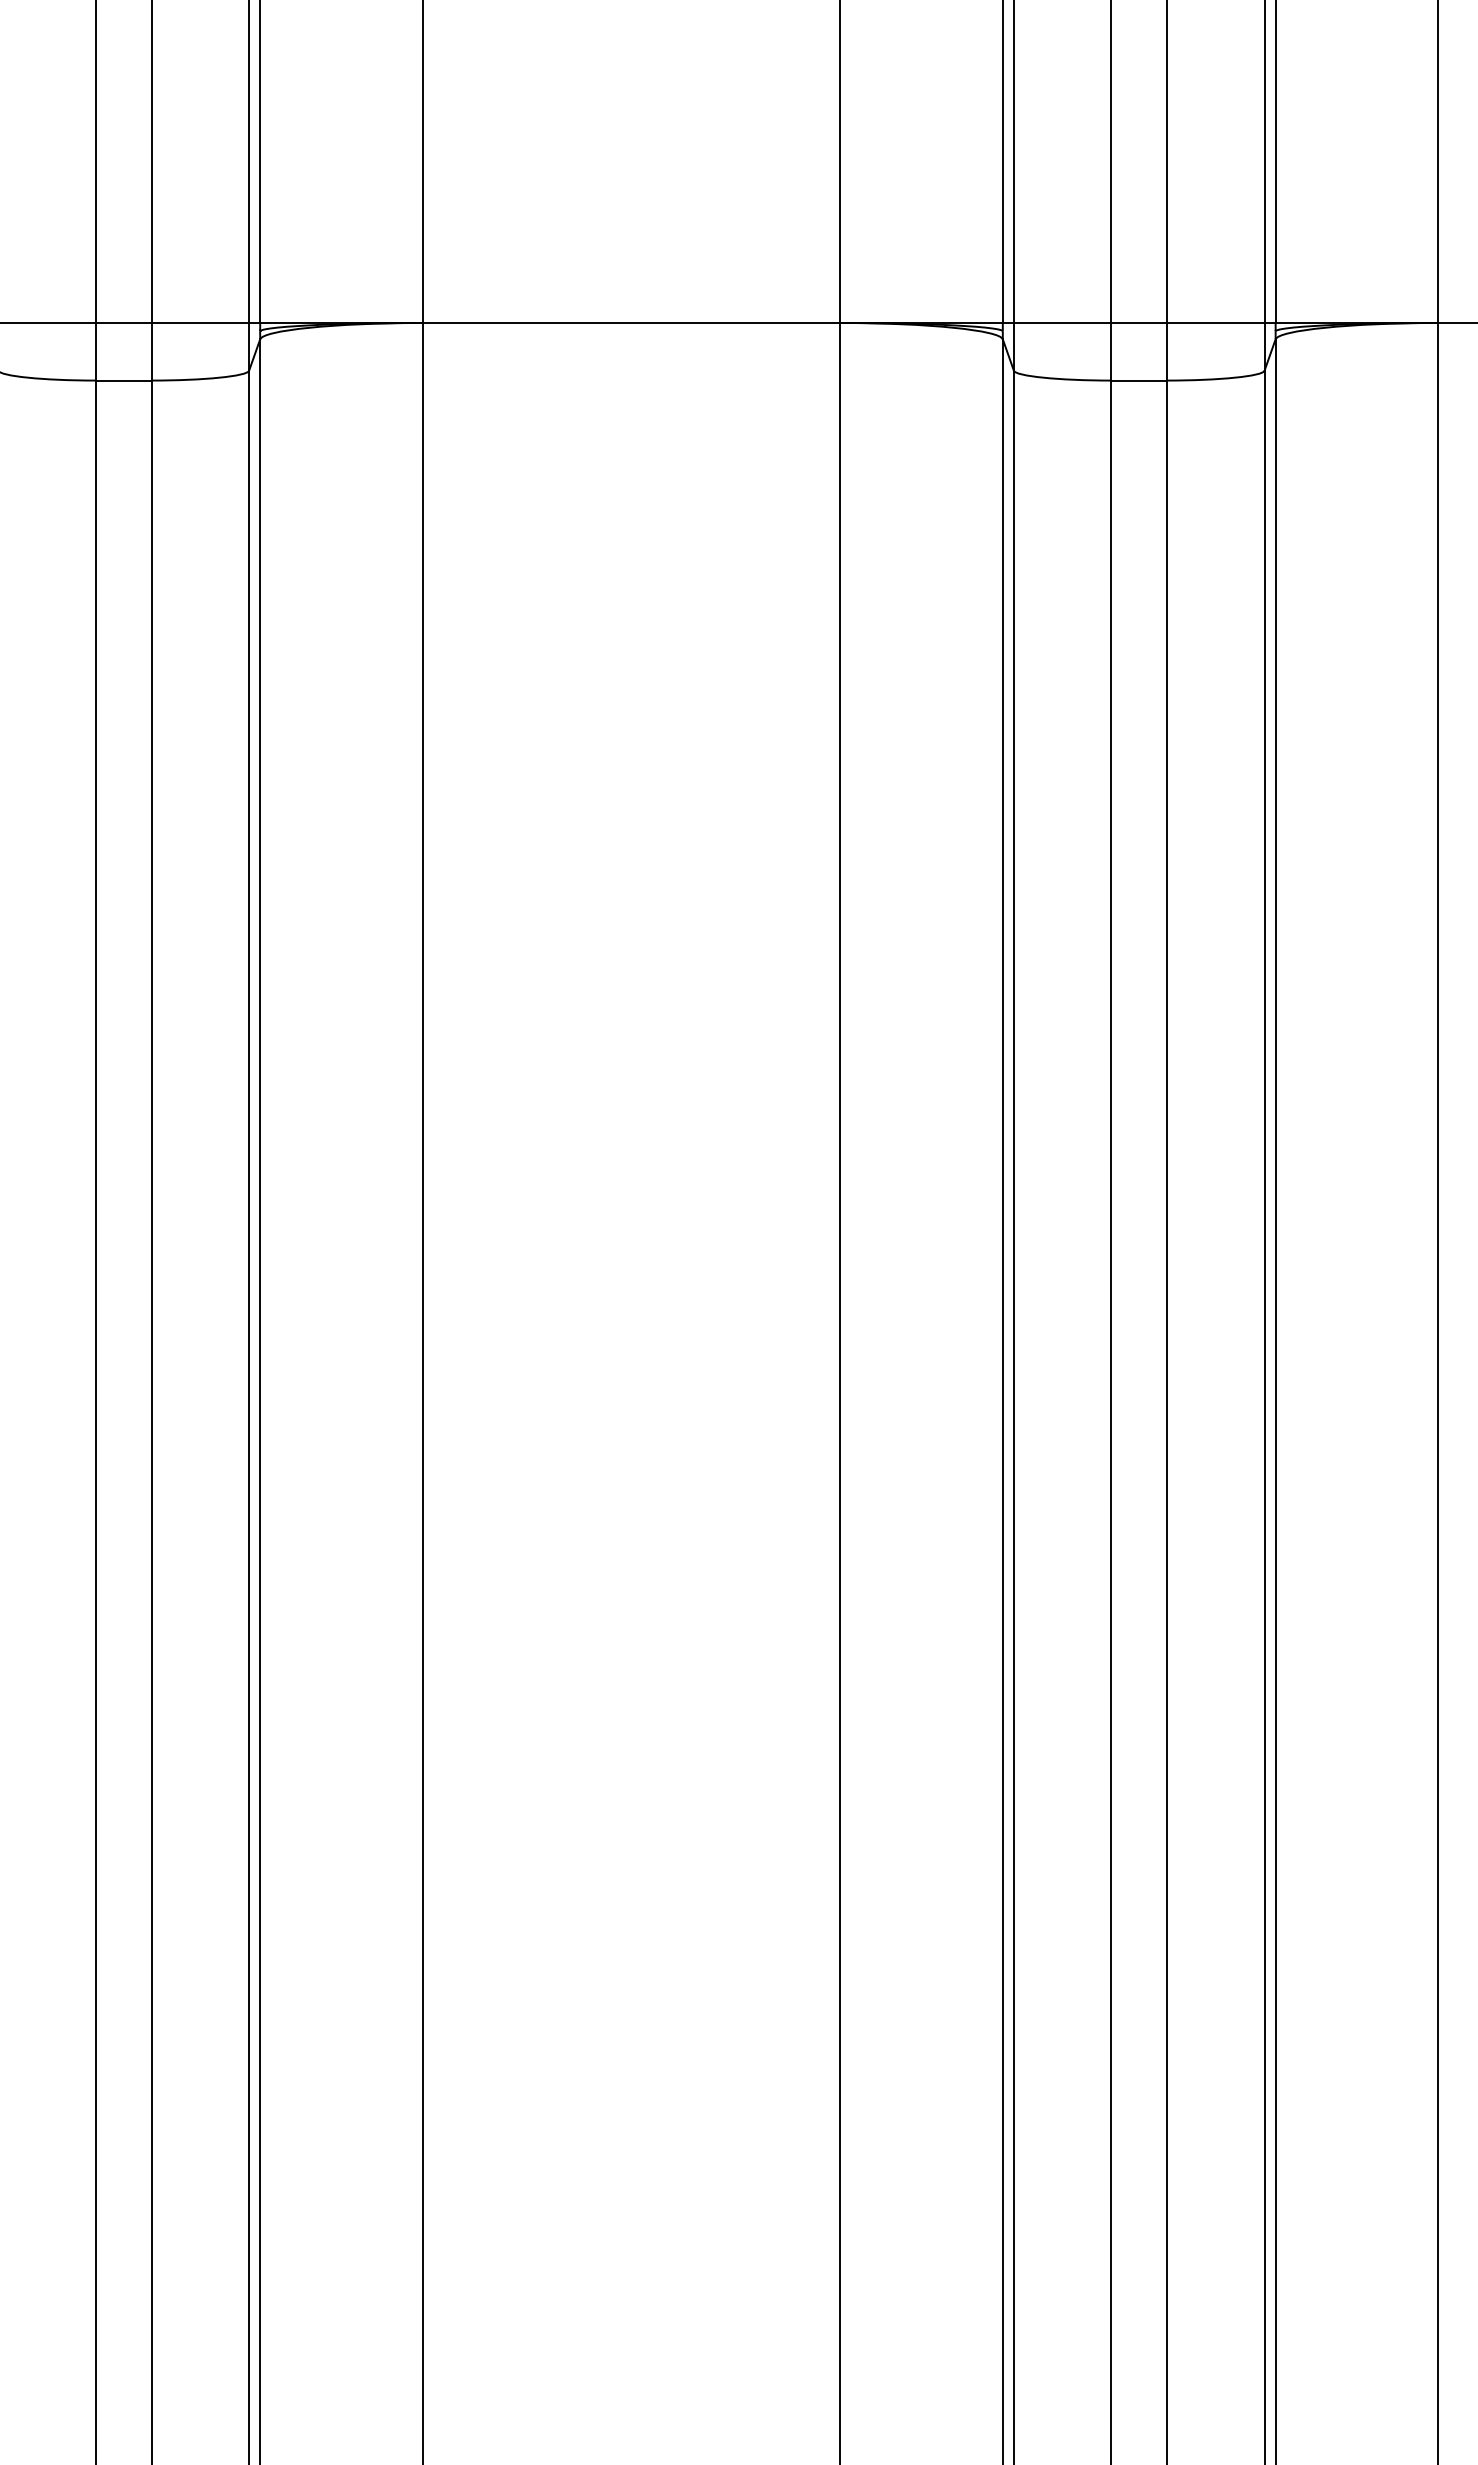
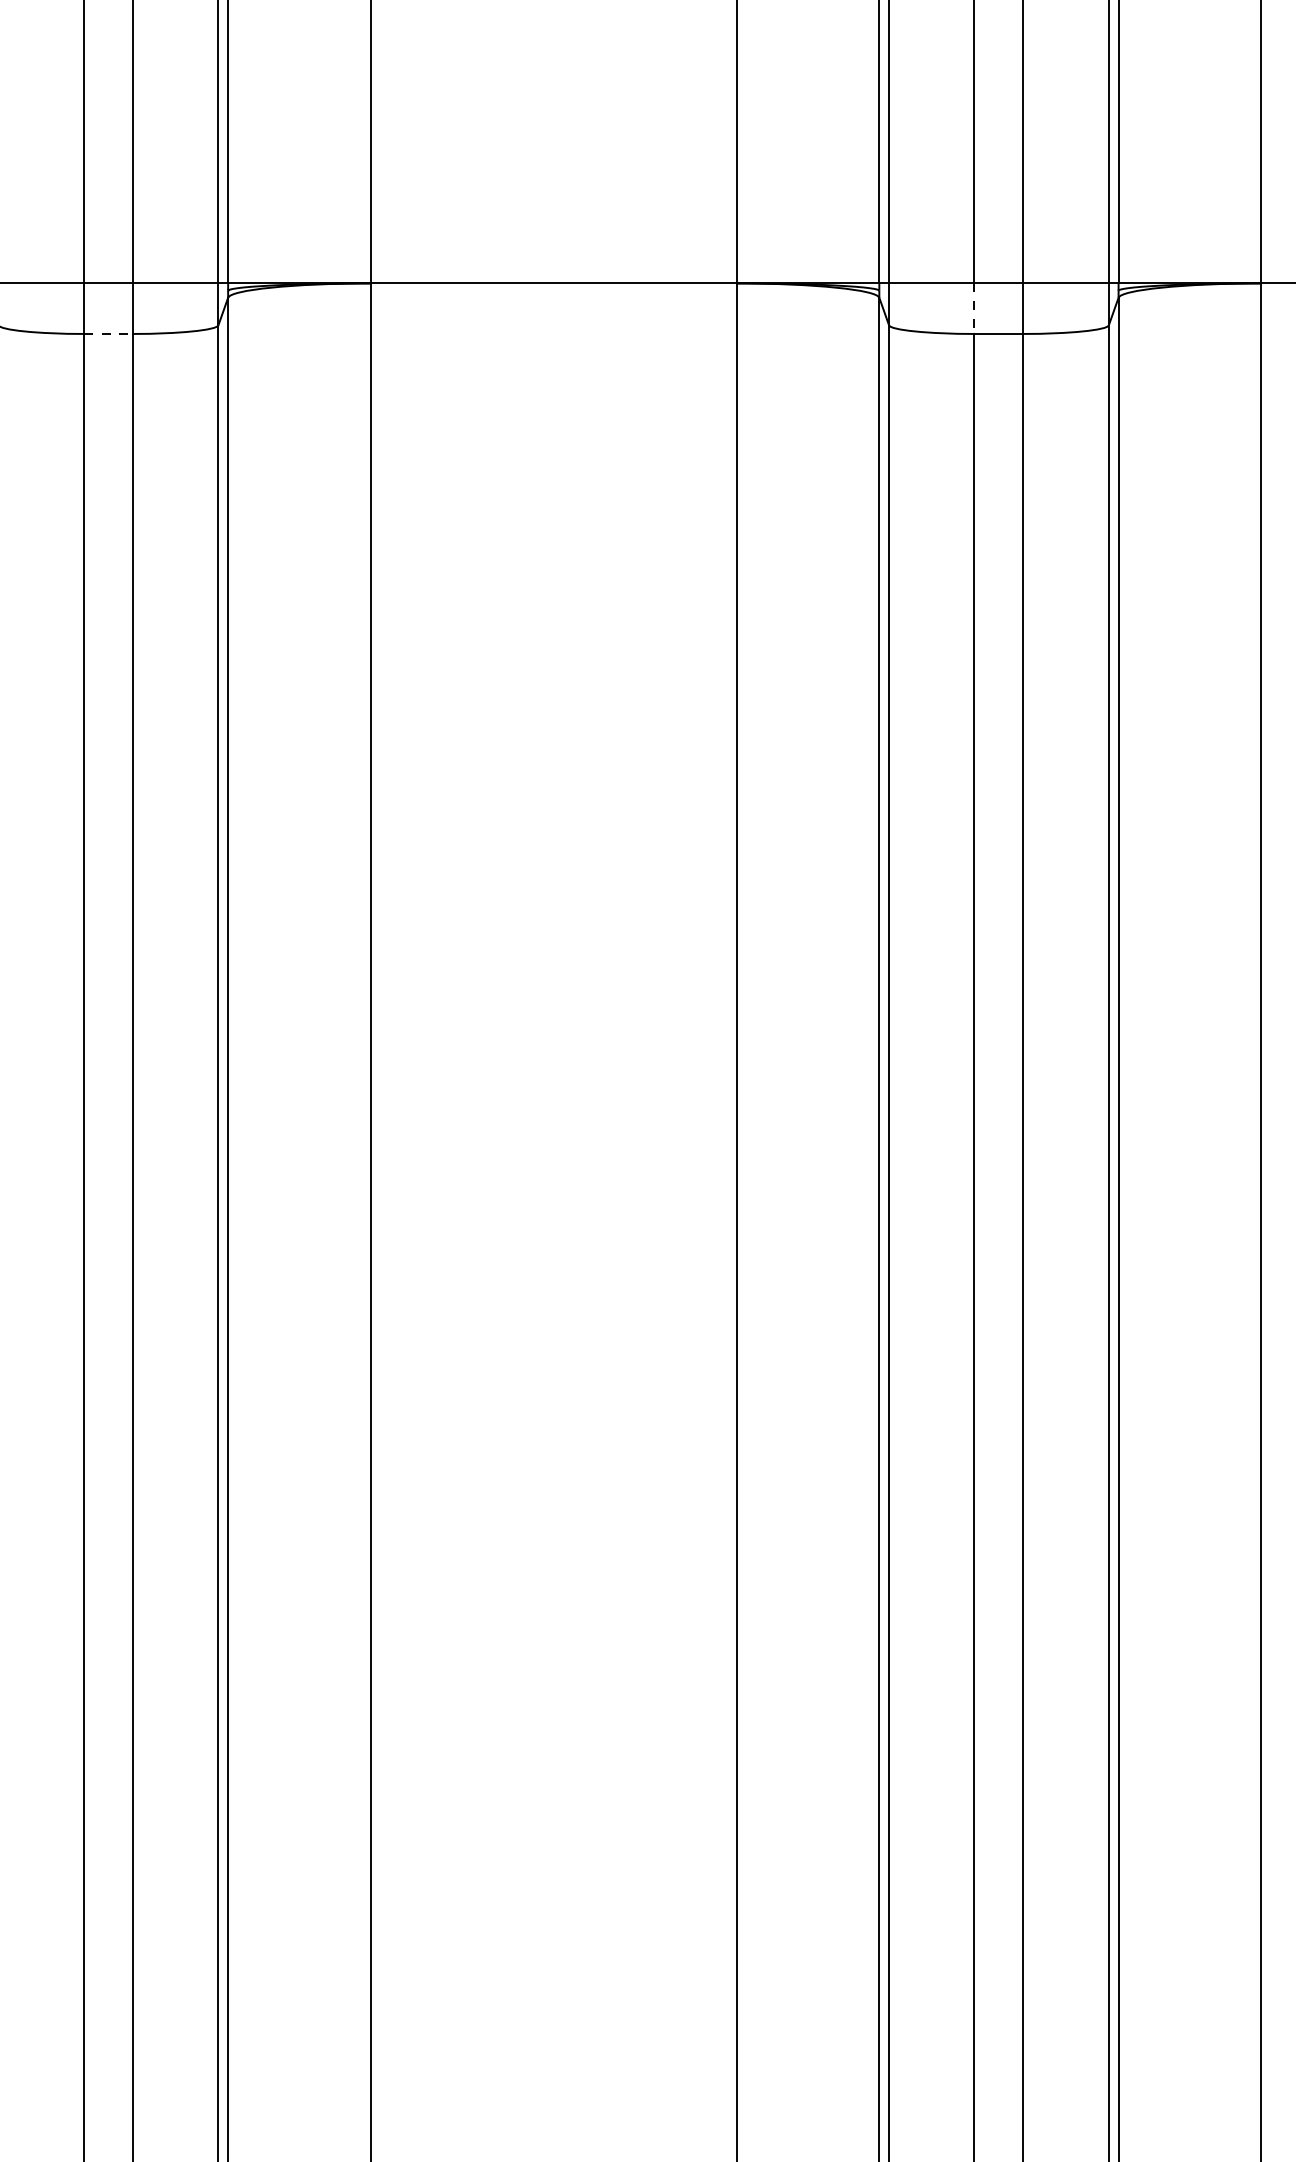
line: (1111, 352) -> (974, 309), solid -> dashed
line: (123, 380) -> (108, 333), solid -> dashed

